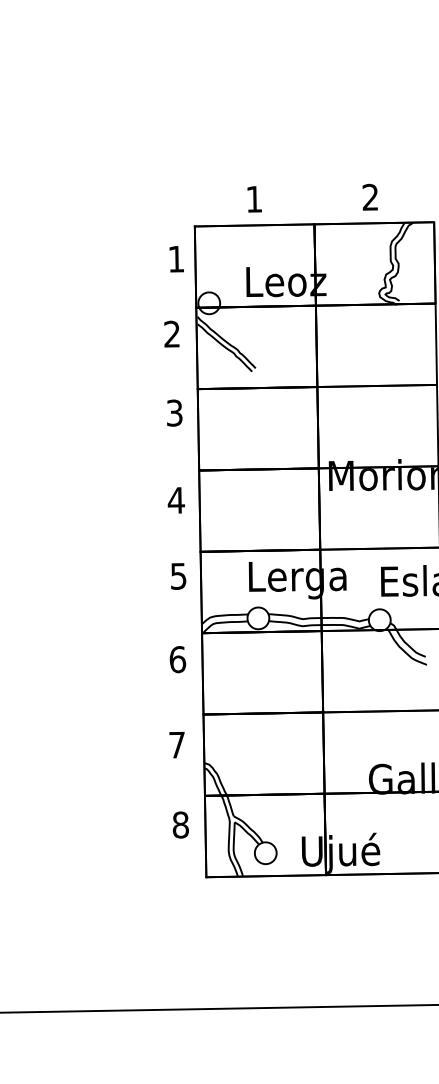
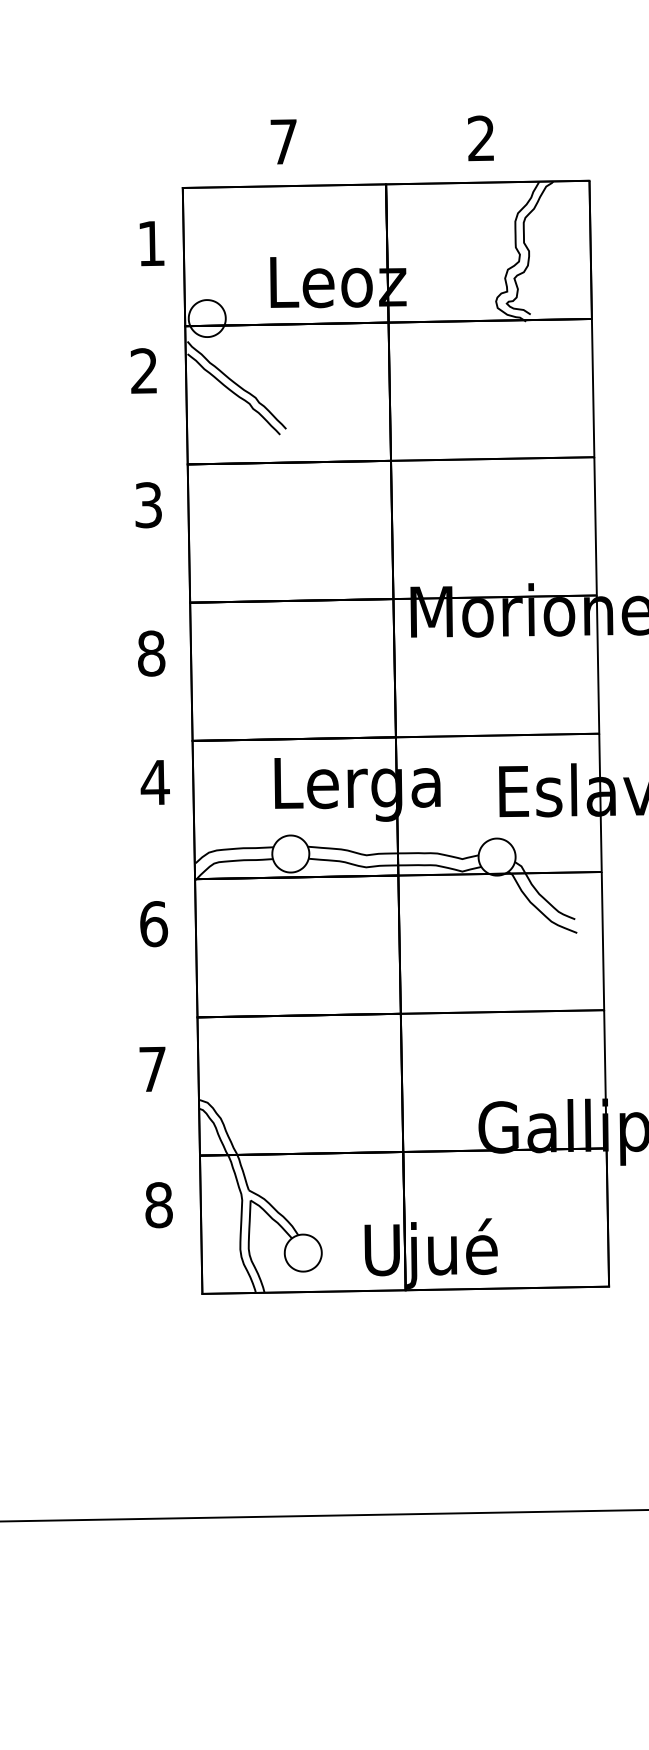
text: (253, 199) -> (282, 142), 1 -> 7
text: (175, 500) -> (149, 653), 4 -> 8
text: (178, 576) -> (155, 782), 5 -> 4

